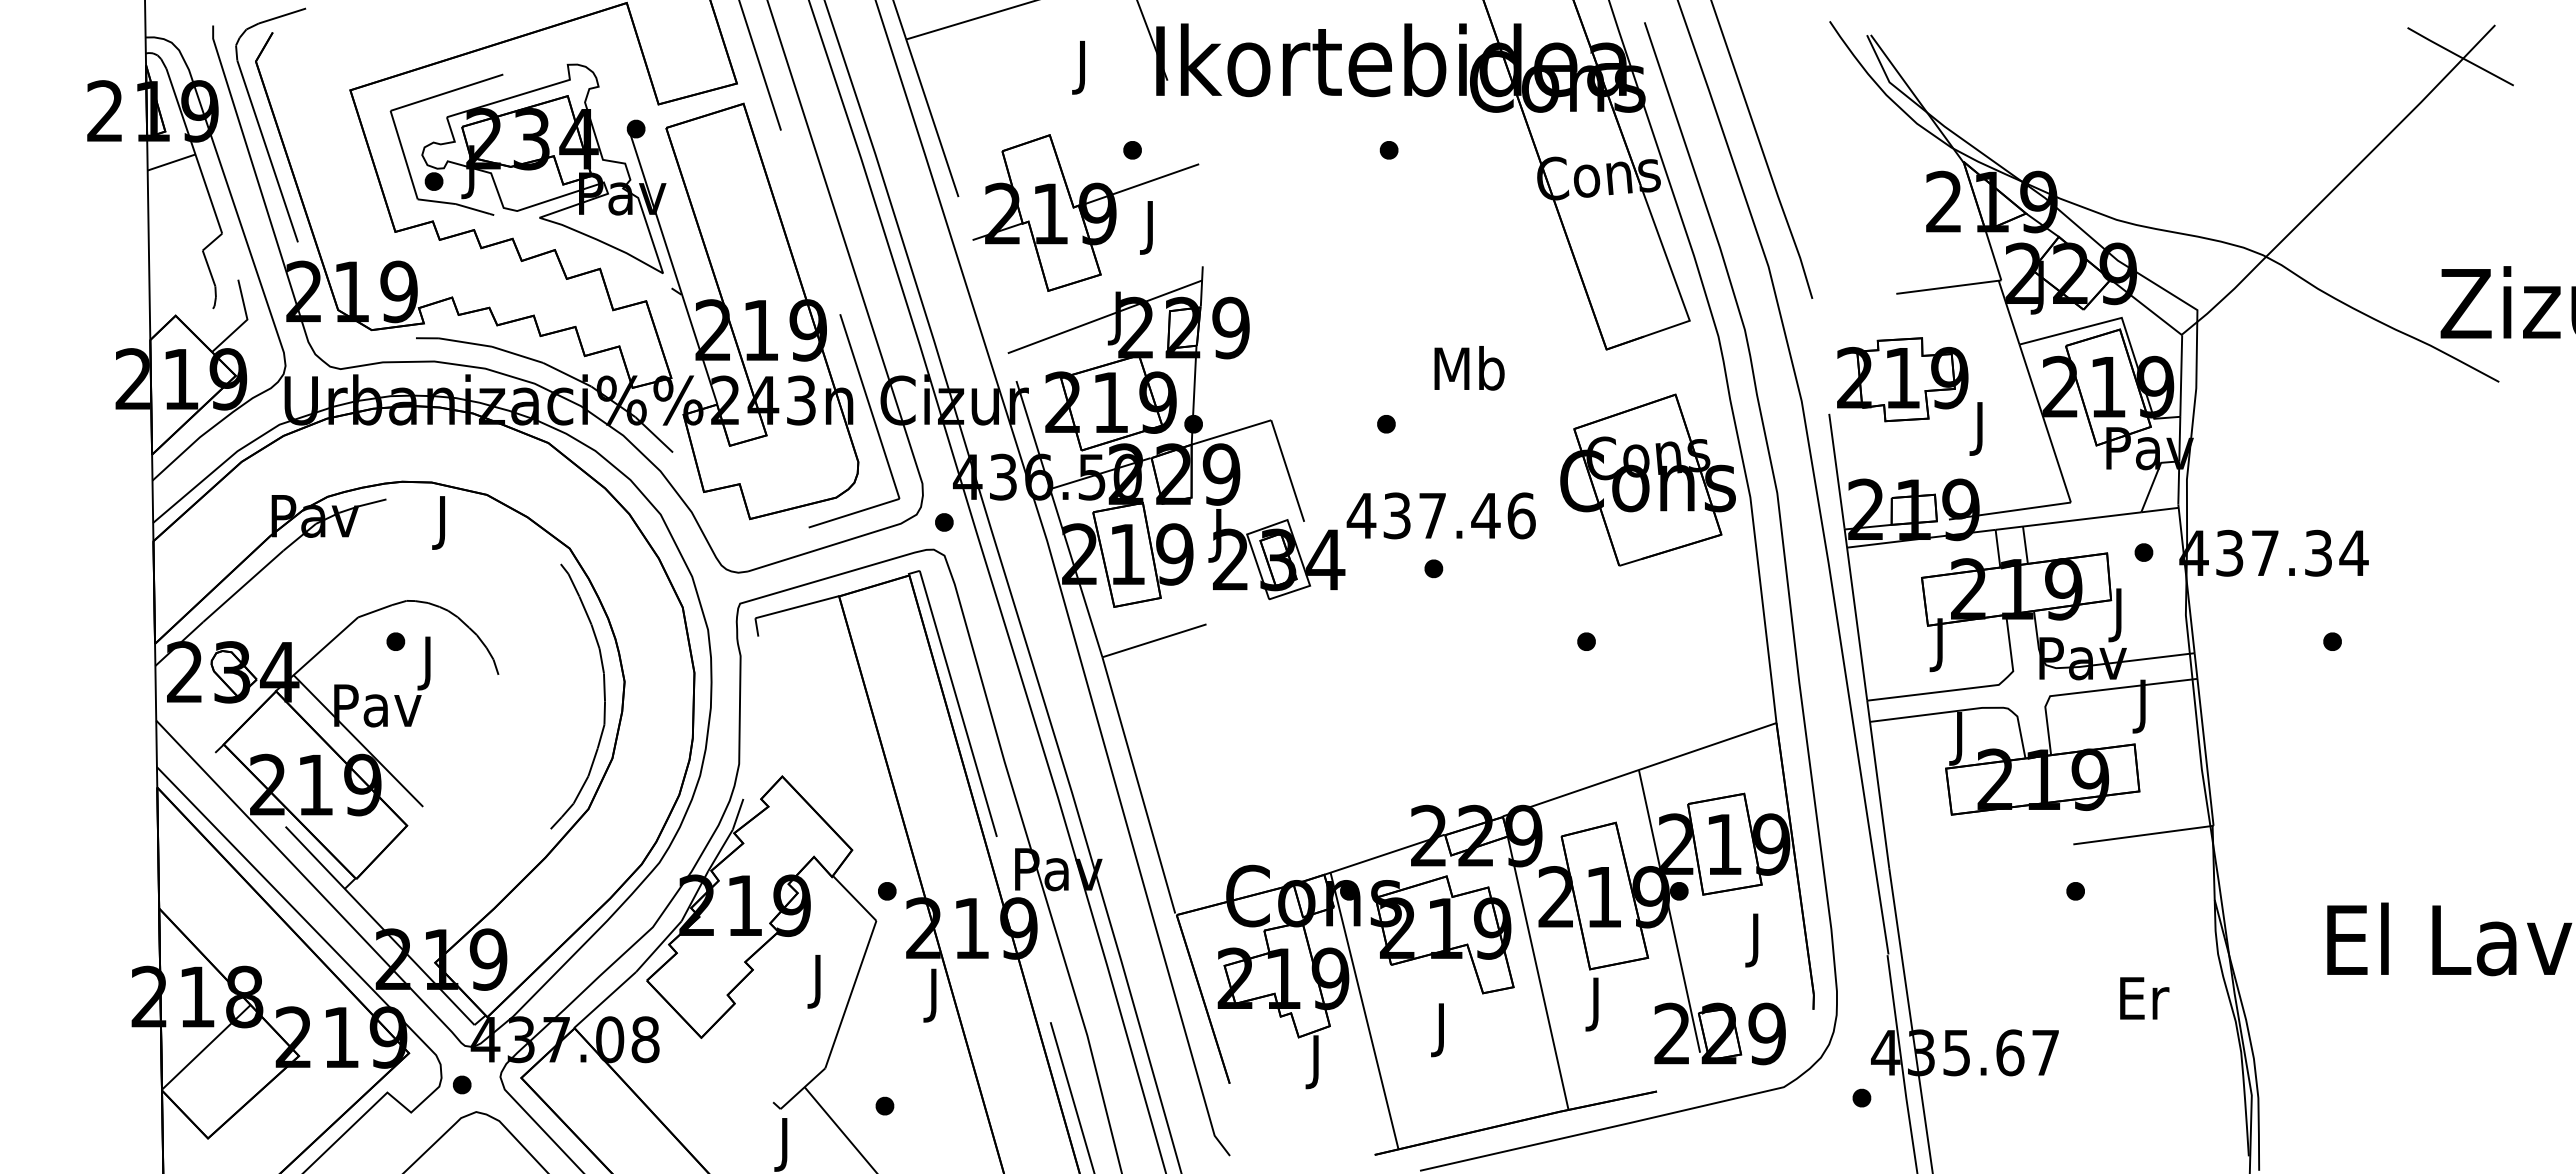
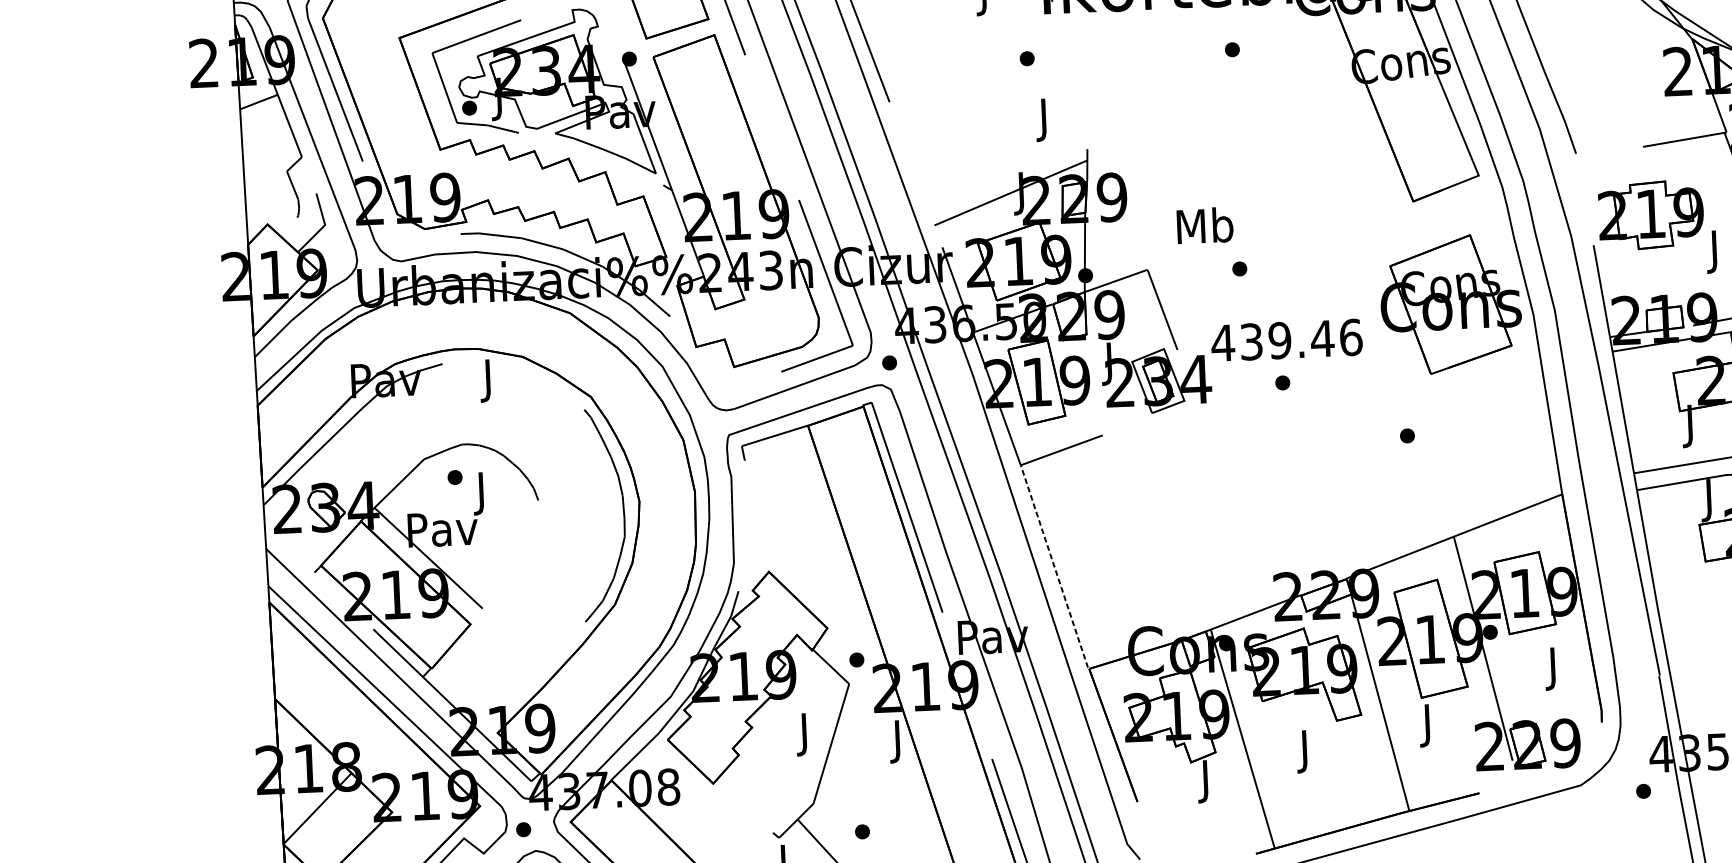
part: (1085, 212) -> (991, 110), removed
text: (1469, 368) -> (1205, 225), moved
text: (1432, 515) -> (1279, 340), 437.46 -> 439.46
line: (1138, 784) -> (1054, 565), solid -> dashed

